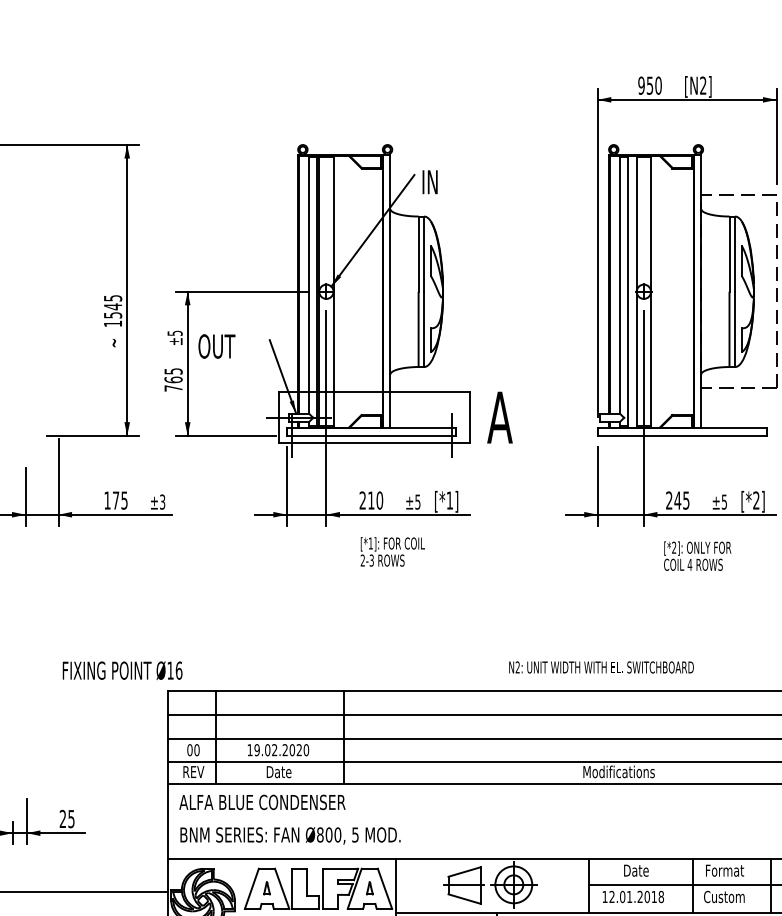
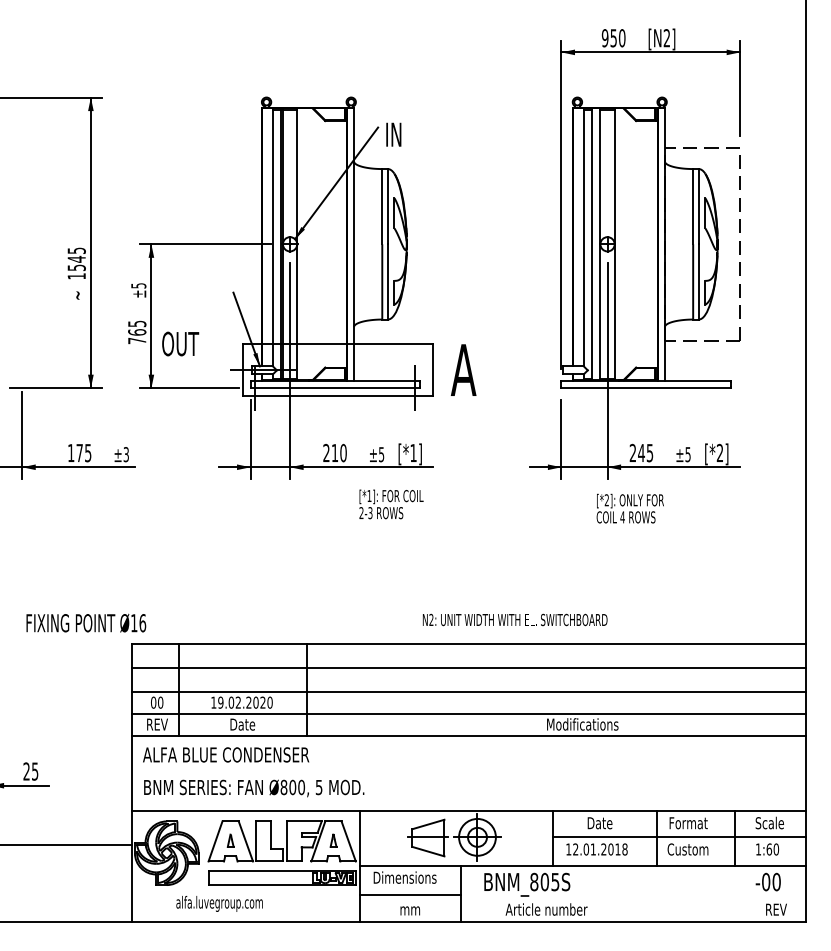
text: (216, 345) -> (180, 343), moved
text: (392, 551) -> (391, 504), moved
text: (696, 555) -> (629, 508), moved
text: (600, 666) -> (514, 619), moved

